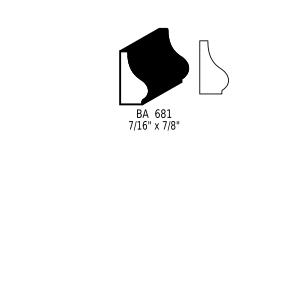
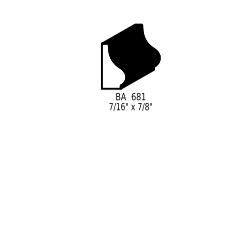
curve: (216, 65) -> (183, 55), removed

